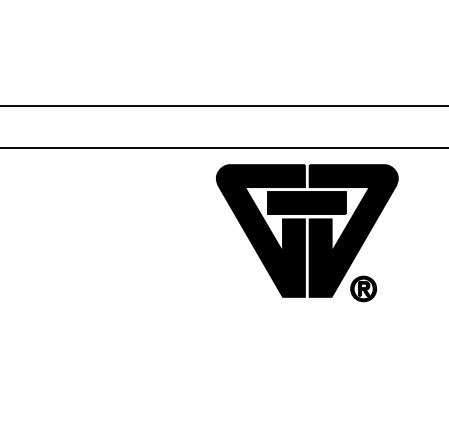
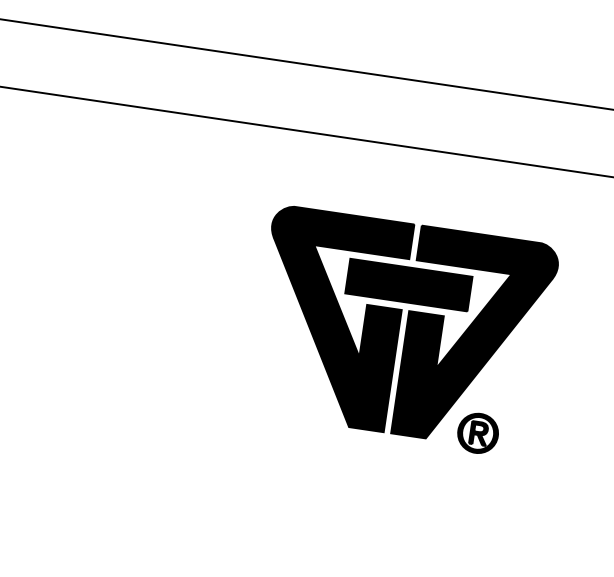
part: (307, 233) -> (402, 332), moved

